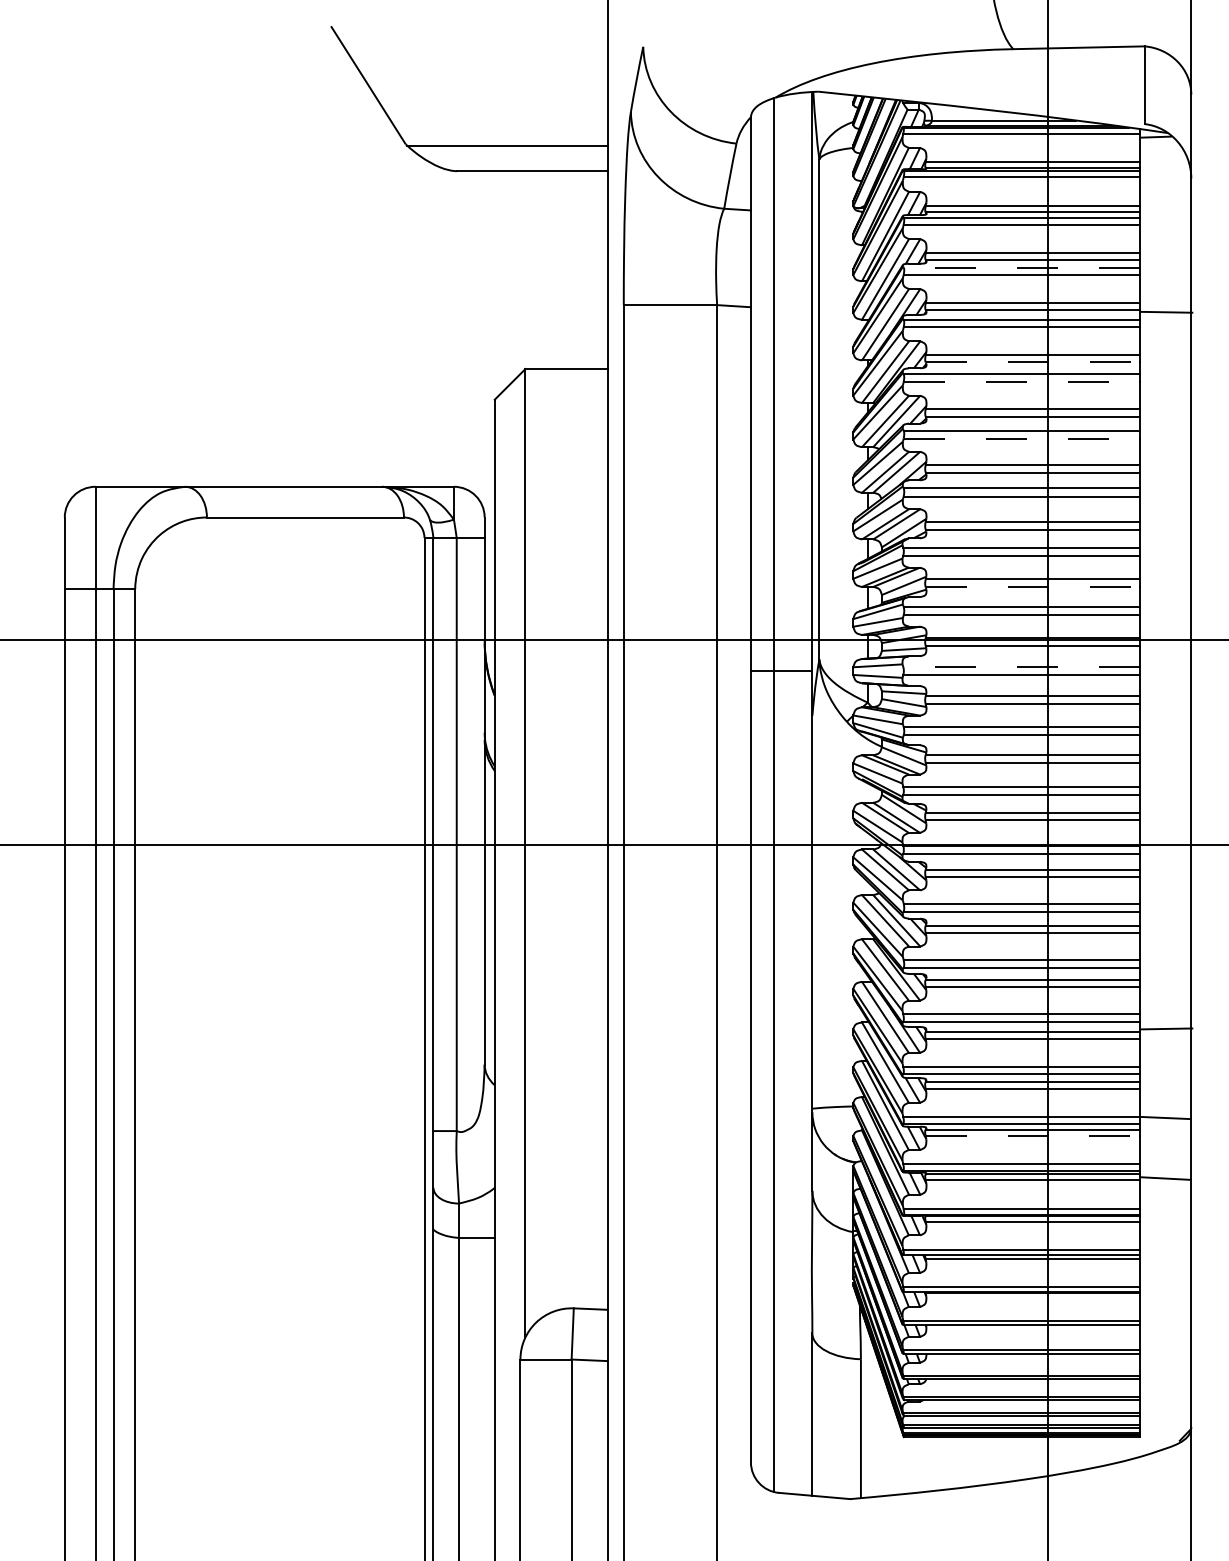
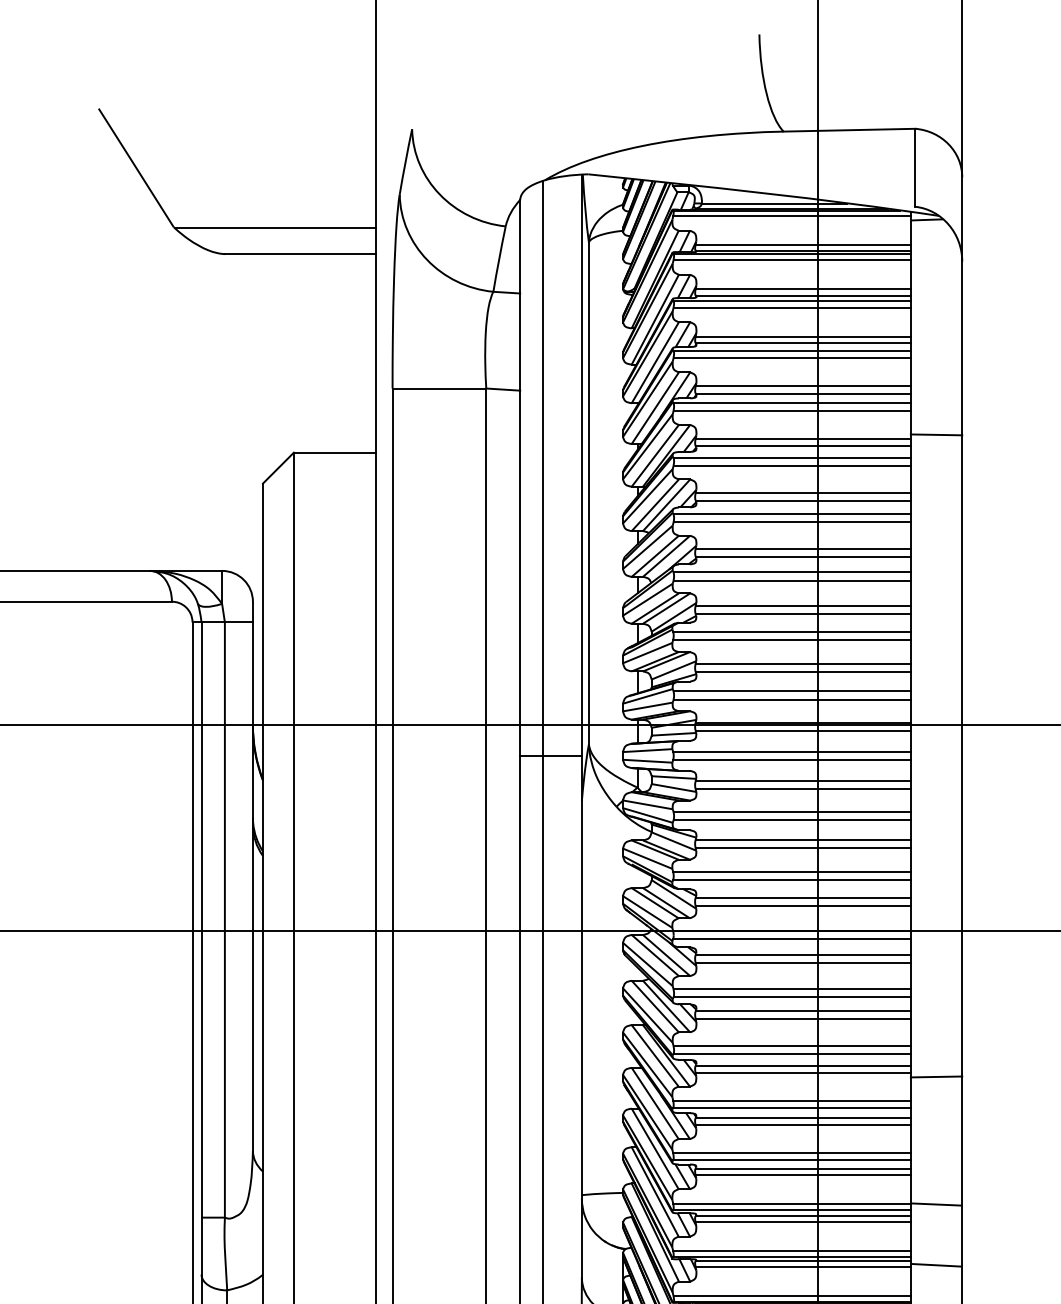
line: (1021, 267) -> (791, 350), dashed -> solid
line: (1166, 311) -> (936, 434), moved
line: (1033, 362) -> (803, 446), dashed -> solid
line: (1022, 382) -> (792, 466), dashed -> solid
line: (1022, 438) -> (792, 522), dashed -> solid
line: (1033, 587) -> (803, 671), dashed -> solid
line: (1021, 667) -> (791, 752), dashed -> solid
line: (1166, 1028) -> (936, 1076), moved
line: (1033, 1135) -> (803, 1222), dashed -> solid

